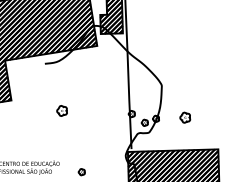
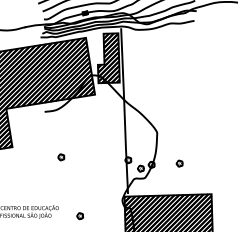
part: (62, 111) -> (61, 157), size x0.62
part: (184, 117) -> (179, 163), size x0.62

